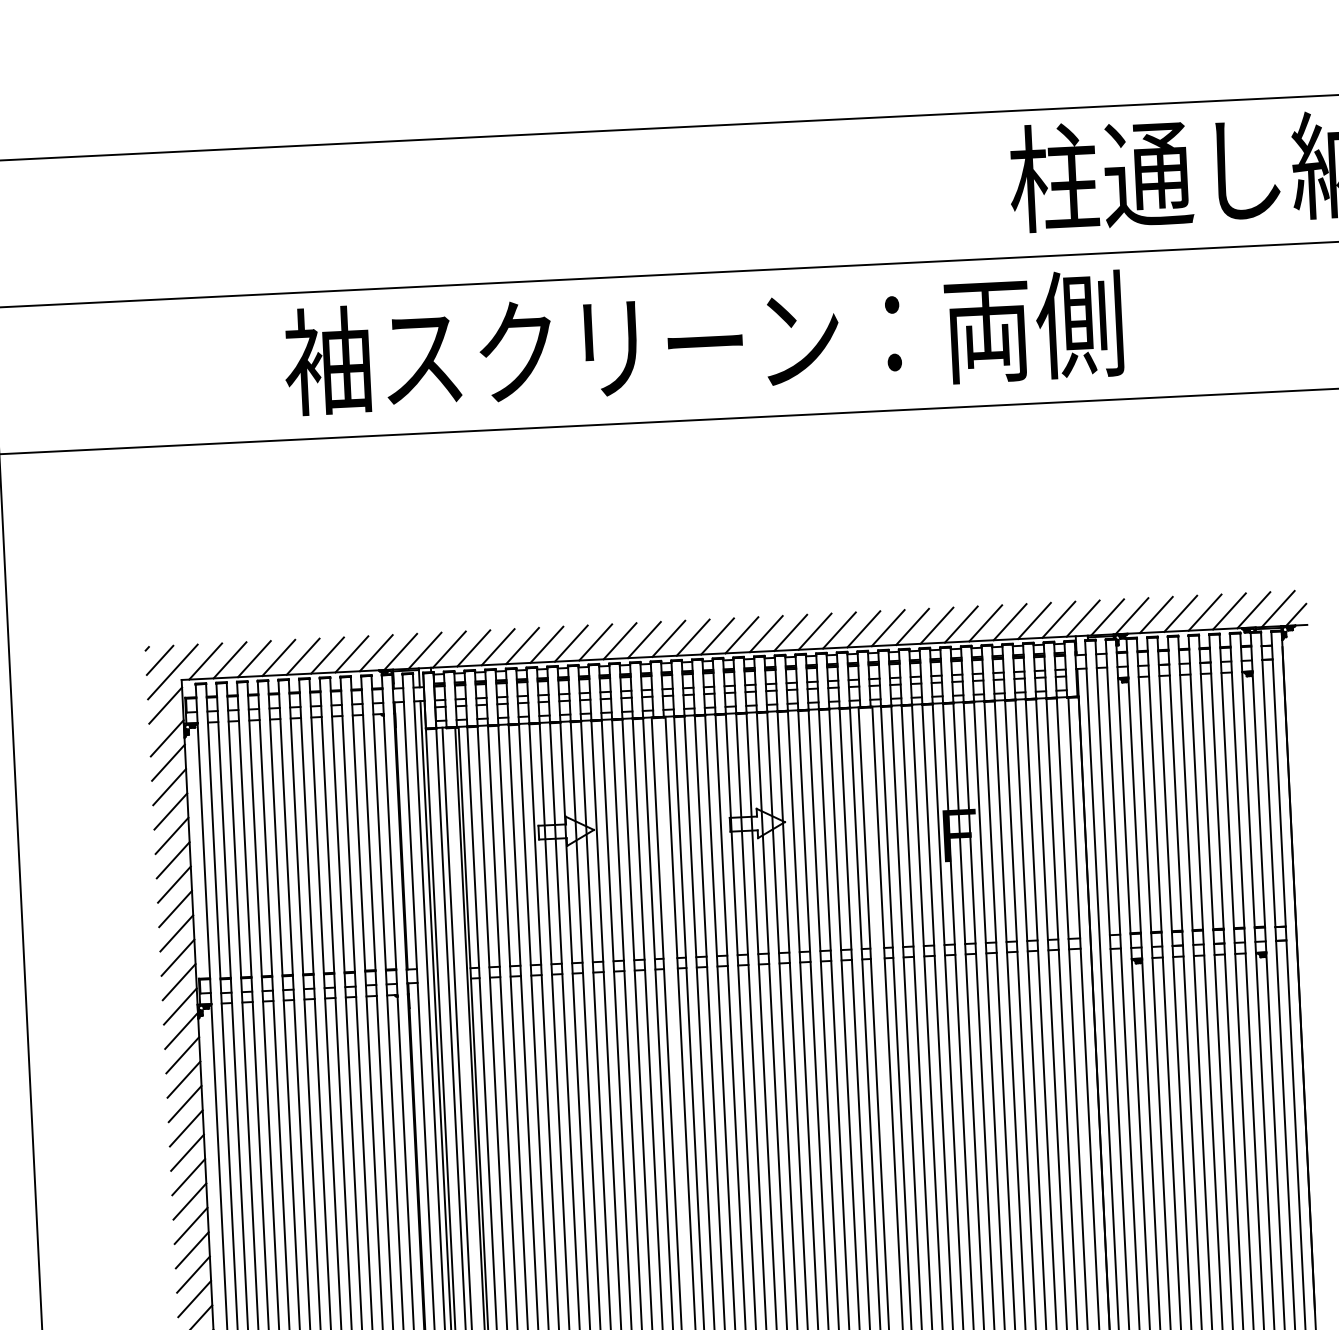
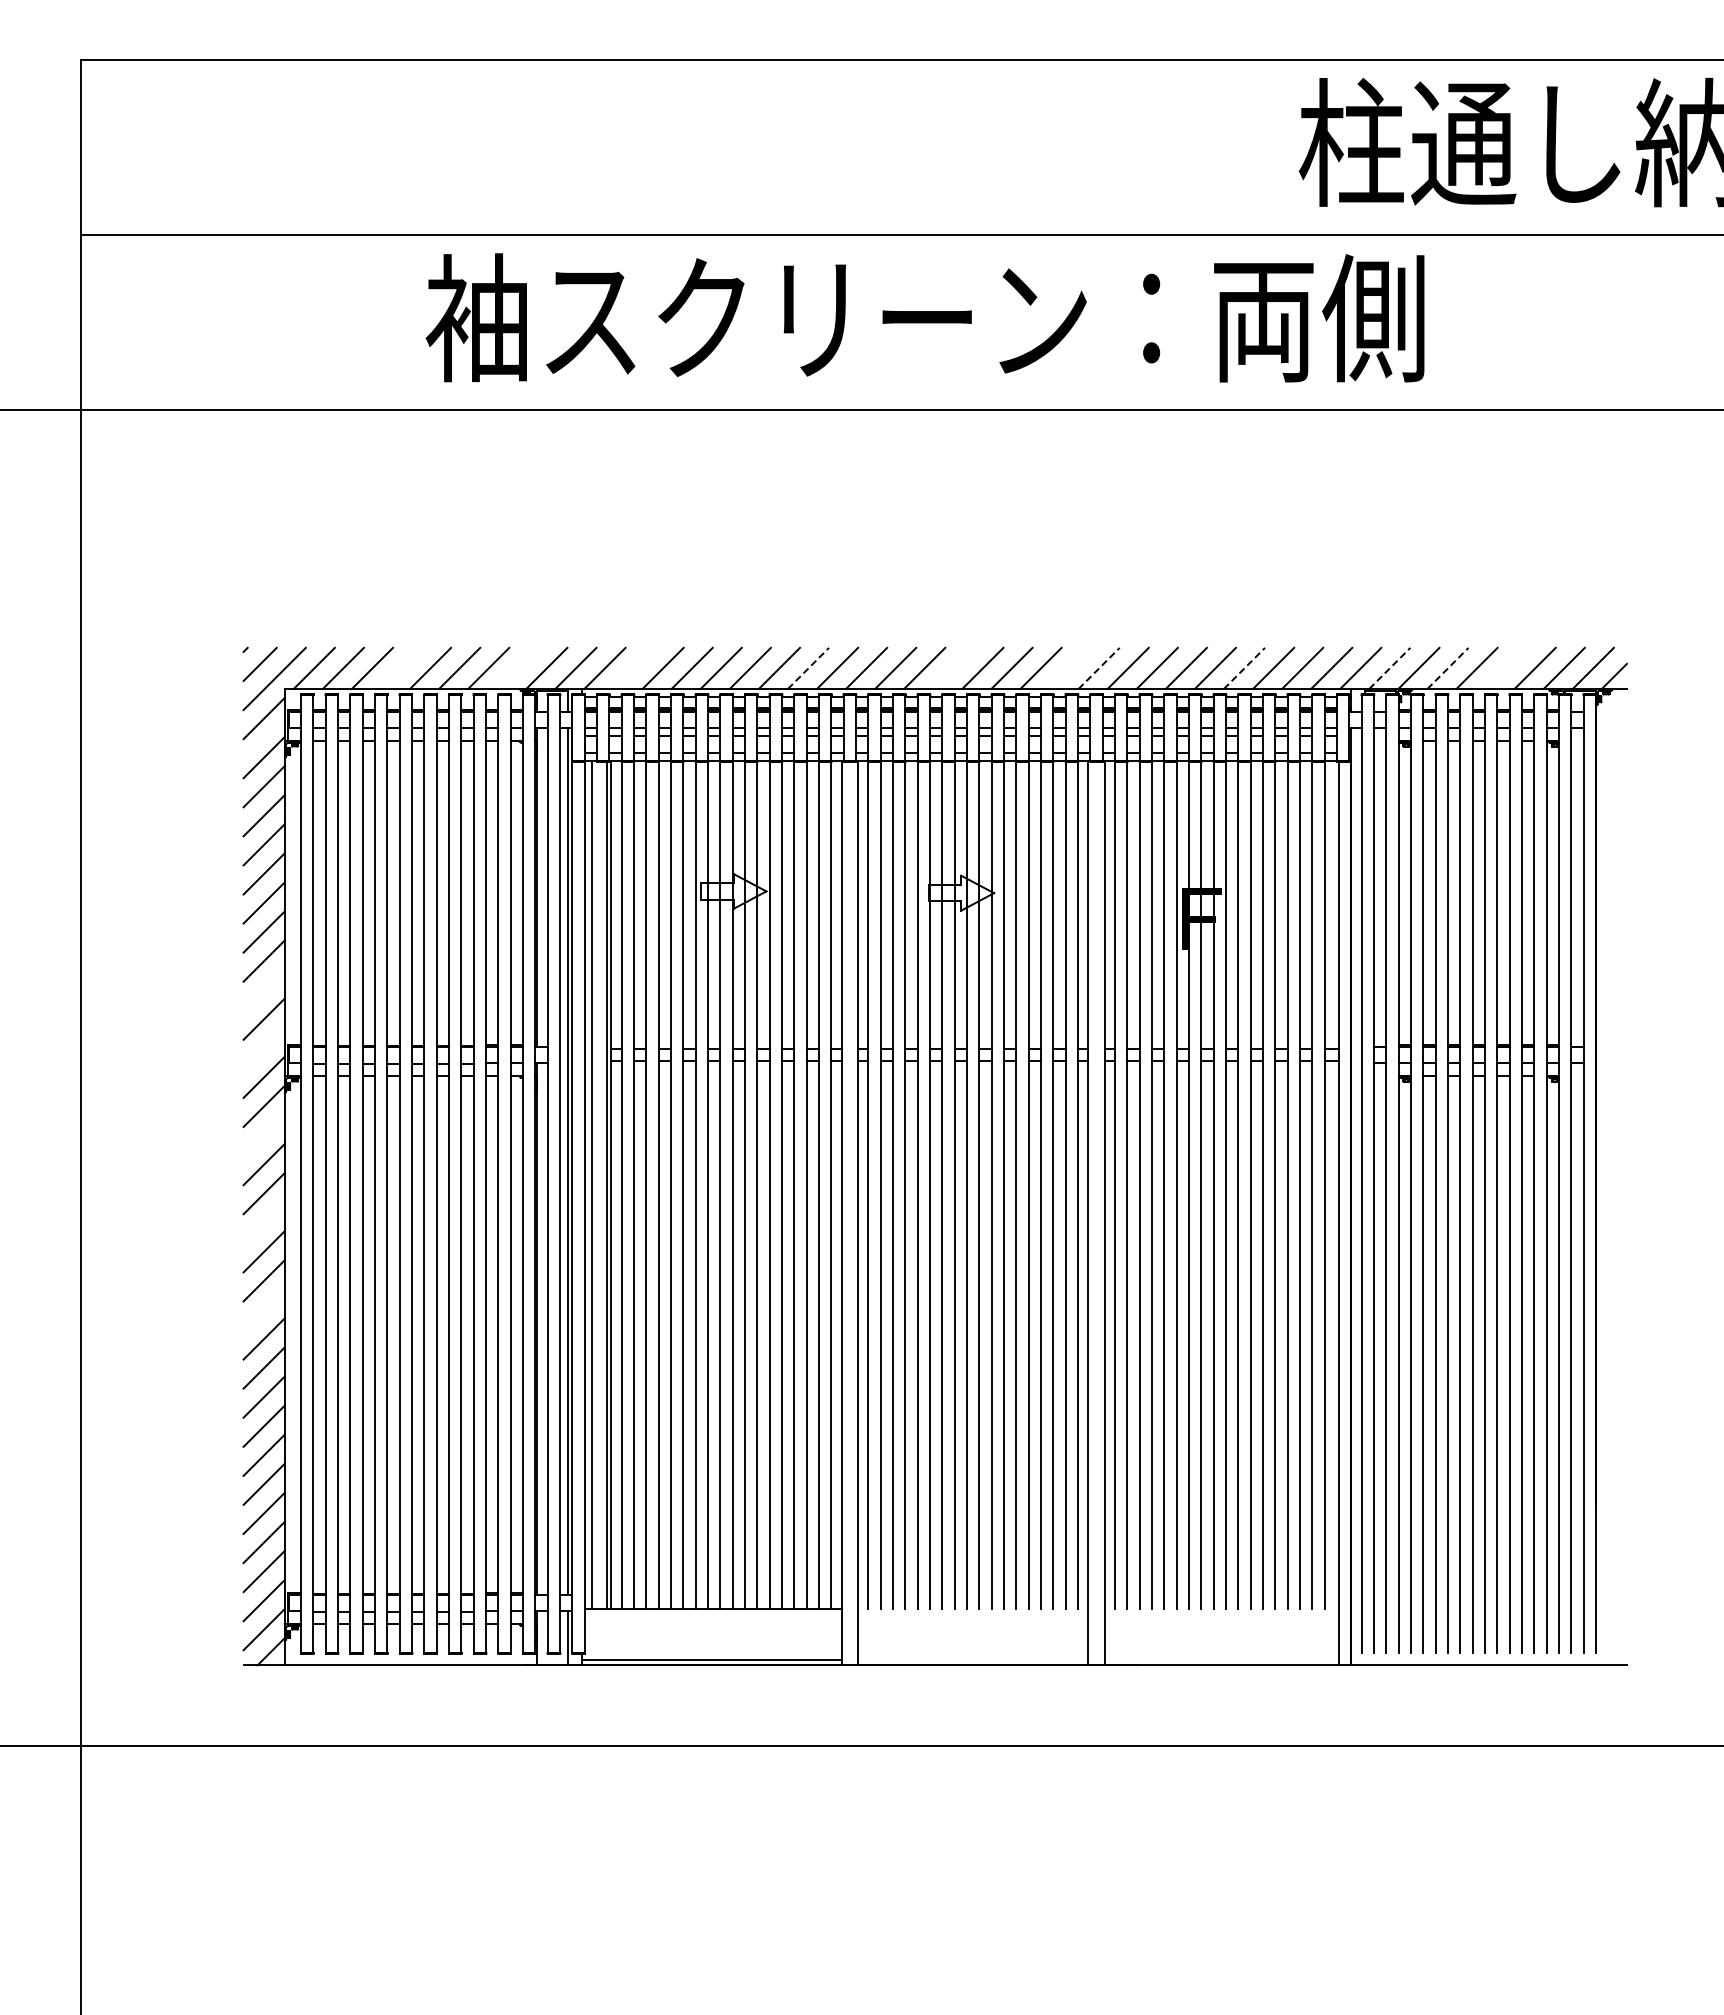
line: (1204, 611) -> (1505, 667), removed
line: (1156, 615) -> (1448, 668), solid -> dashed
line: (1108, 617) -> (1390, 668), solid -> dashed
line: (985, 623) -> (1244, 668), solid -> dashed
line: (838, 629) -> (1069, 667), removed
line: (864, 629) -> (1099, 668), solid -> dashed
line: (741, 634) -> (953, 667), removed
line: (620, 641) -> (808, 668), solid -> dashed
line: (473, 647) -> (633, 667), removed
line: (376, 652) -> (517, 667), removed
line: (278, 657) -> (401, 667), removed
line: (176, 932) -> (263, 989), removed
line: (178, 981) -> (263, 1047), removed
line: (182, 1055) -> (263, 1135), removed
line: (185, 1128) -> (263, 1222), removed
line: (189, 1201) -> (263, 1309), removed

